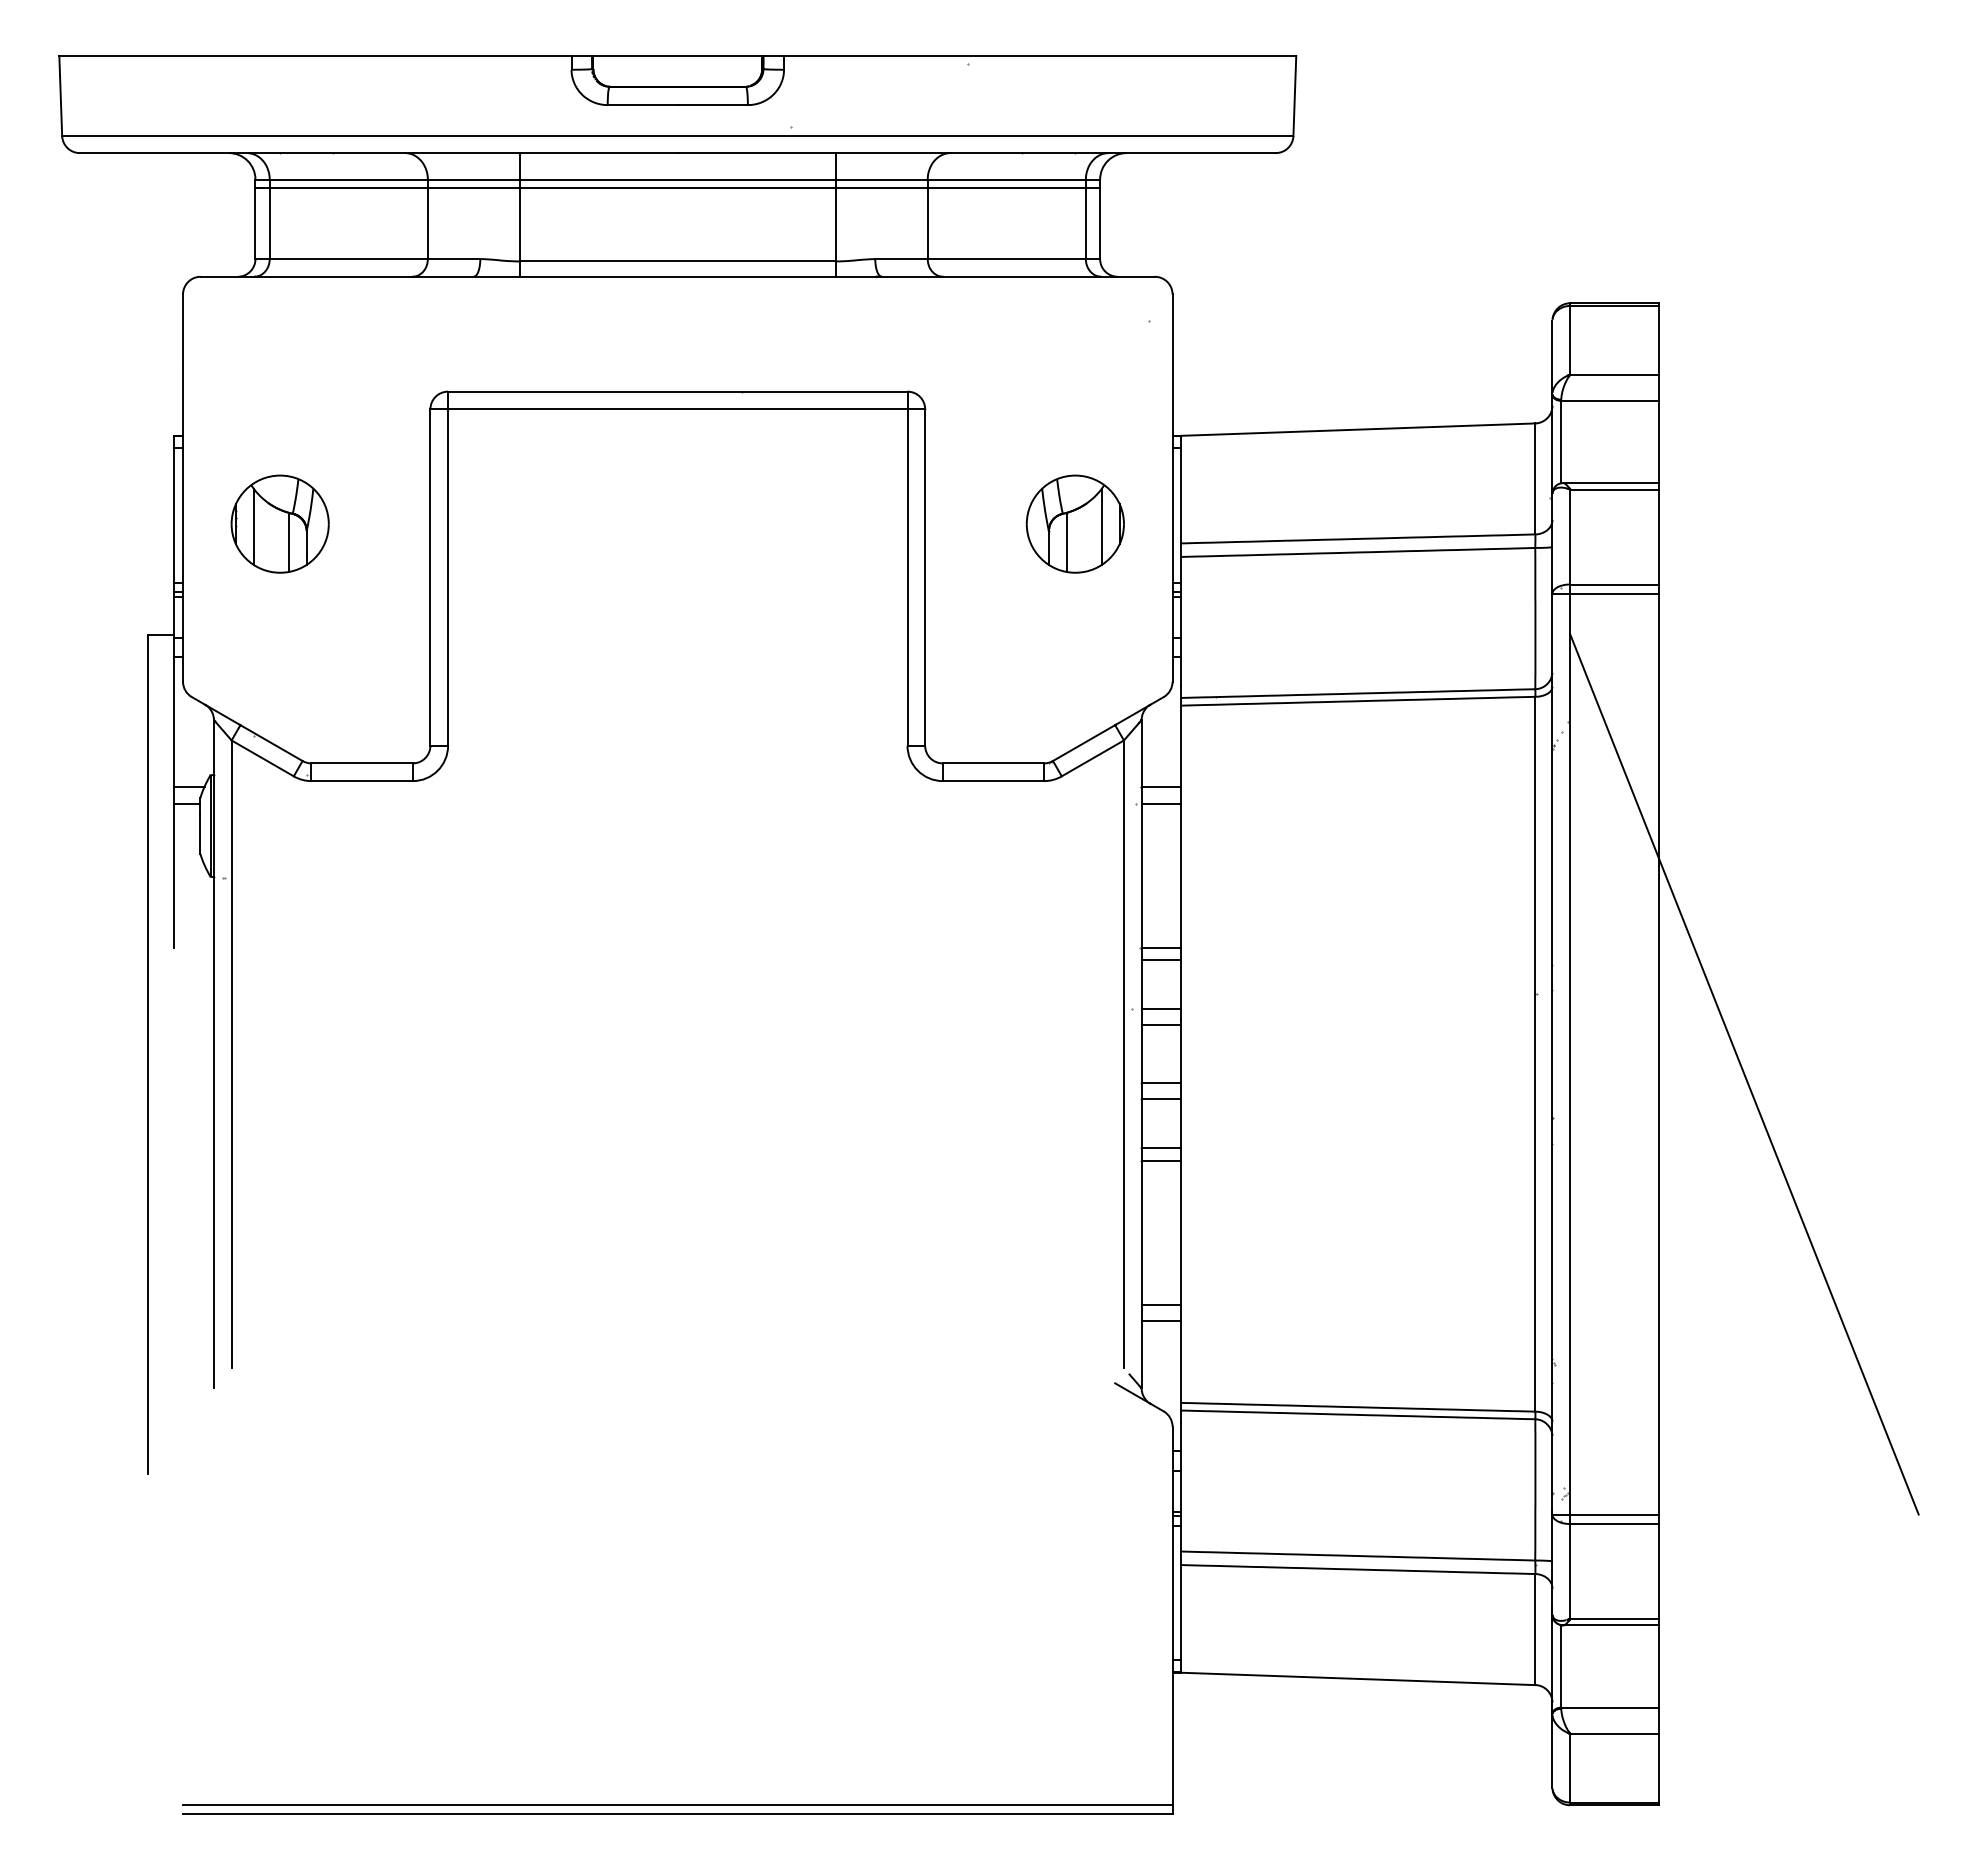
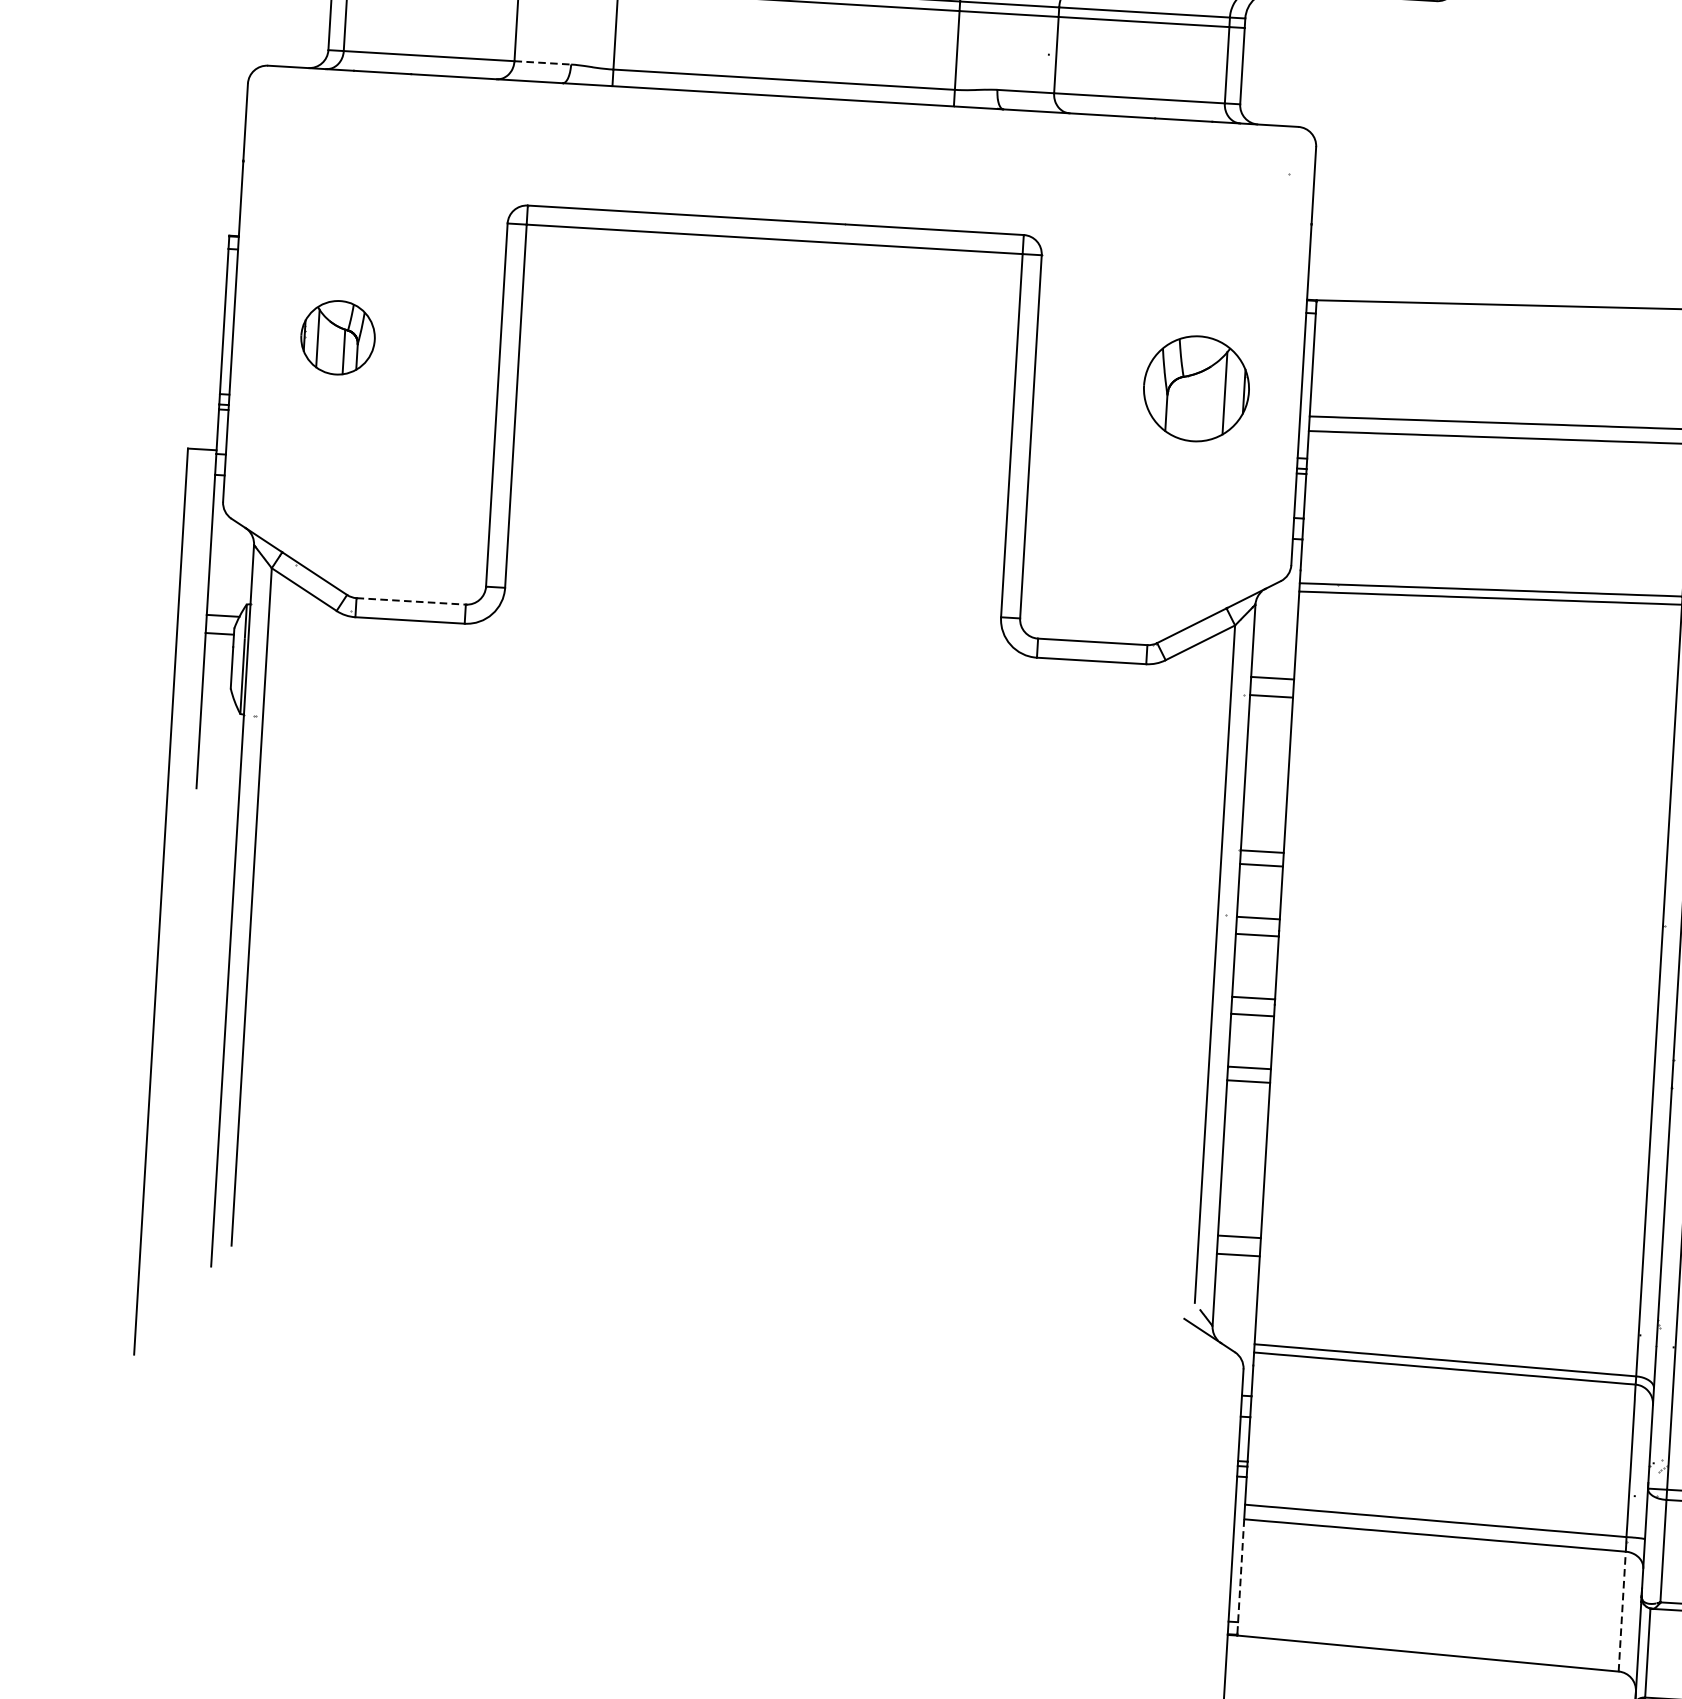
line: (454, 259) -> (543, 63), solid -> dashed
part: (279, 523) -> (337, 337), size x0.7
line: (1066, 541) -> (1185, 406), removed
line: (362, 763) -> (411, 601), solid -> dashed
line: (1181, 1617) -> (1240, 1575), solid -> dashed
line: (1535, 1629) -> (1622, 1611), solid -> dashed

